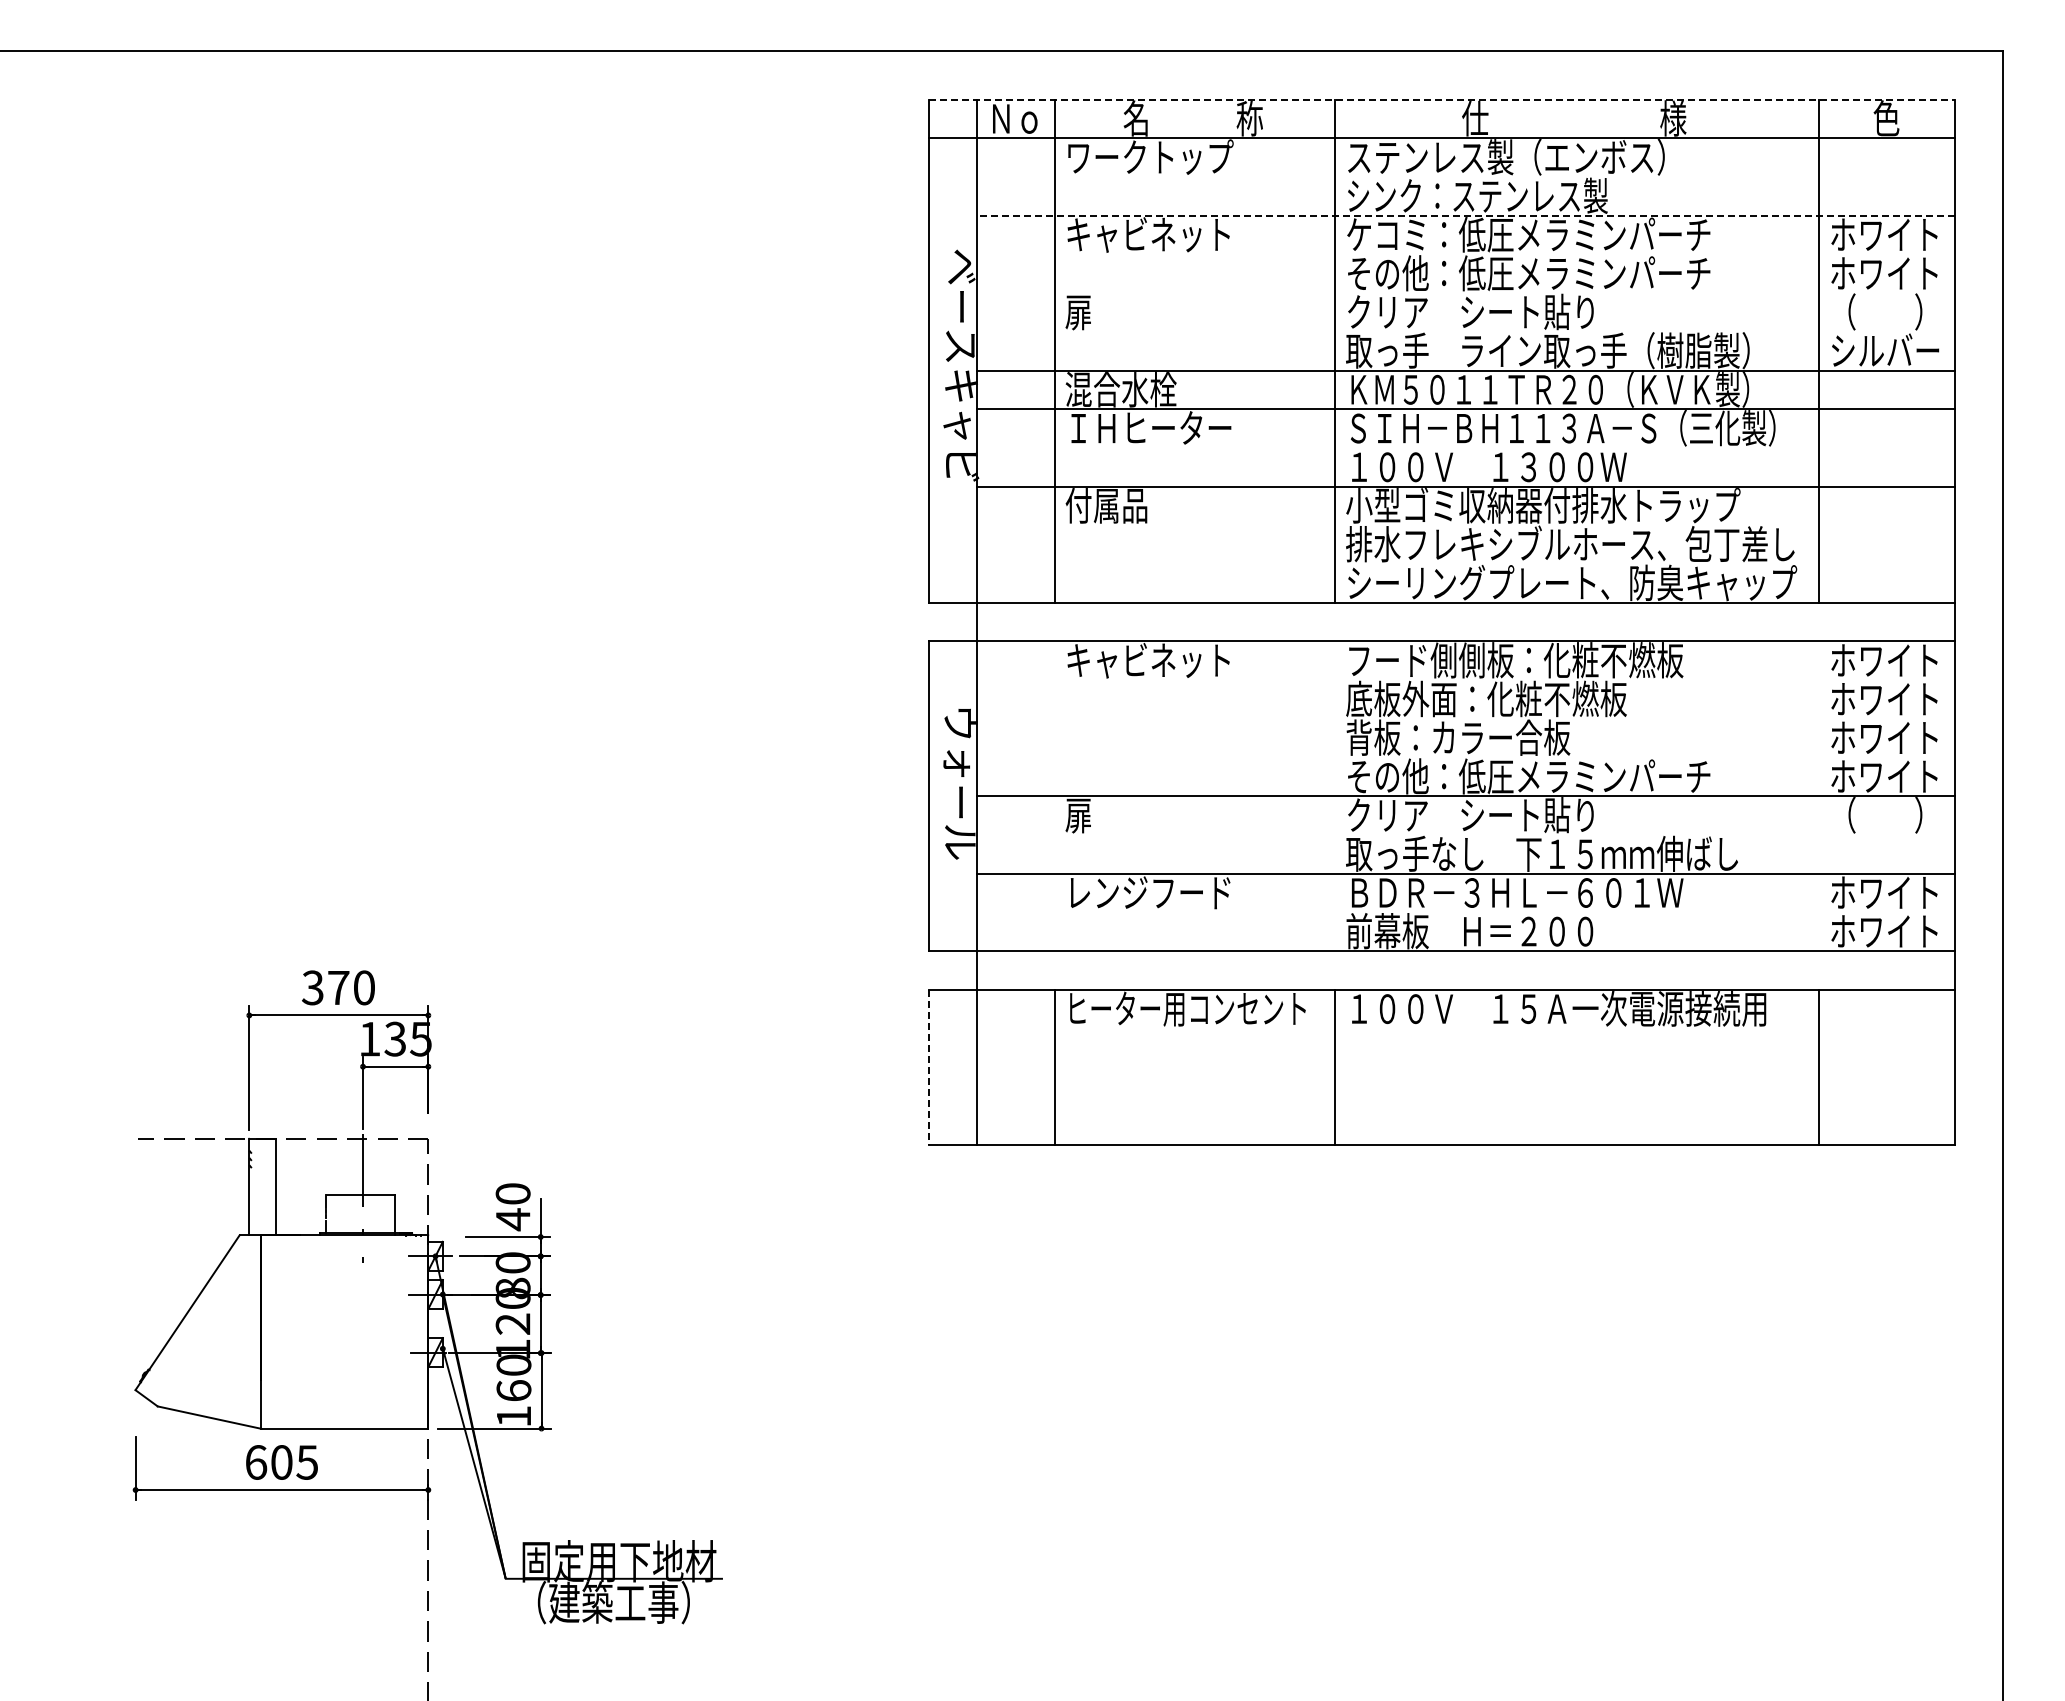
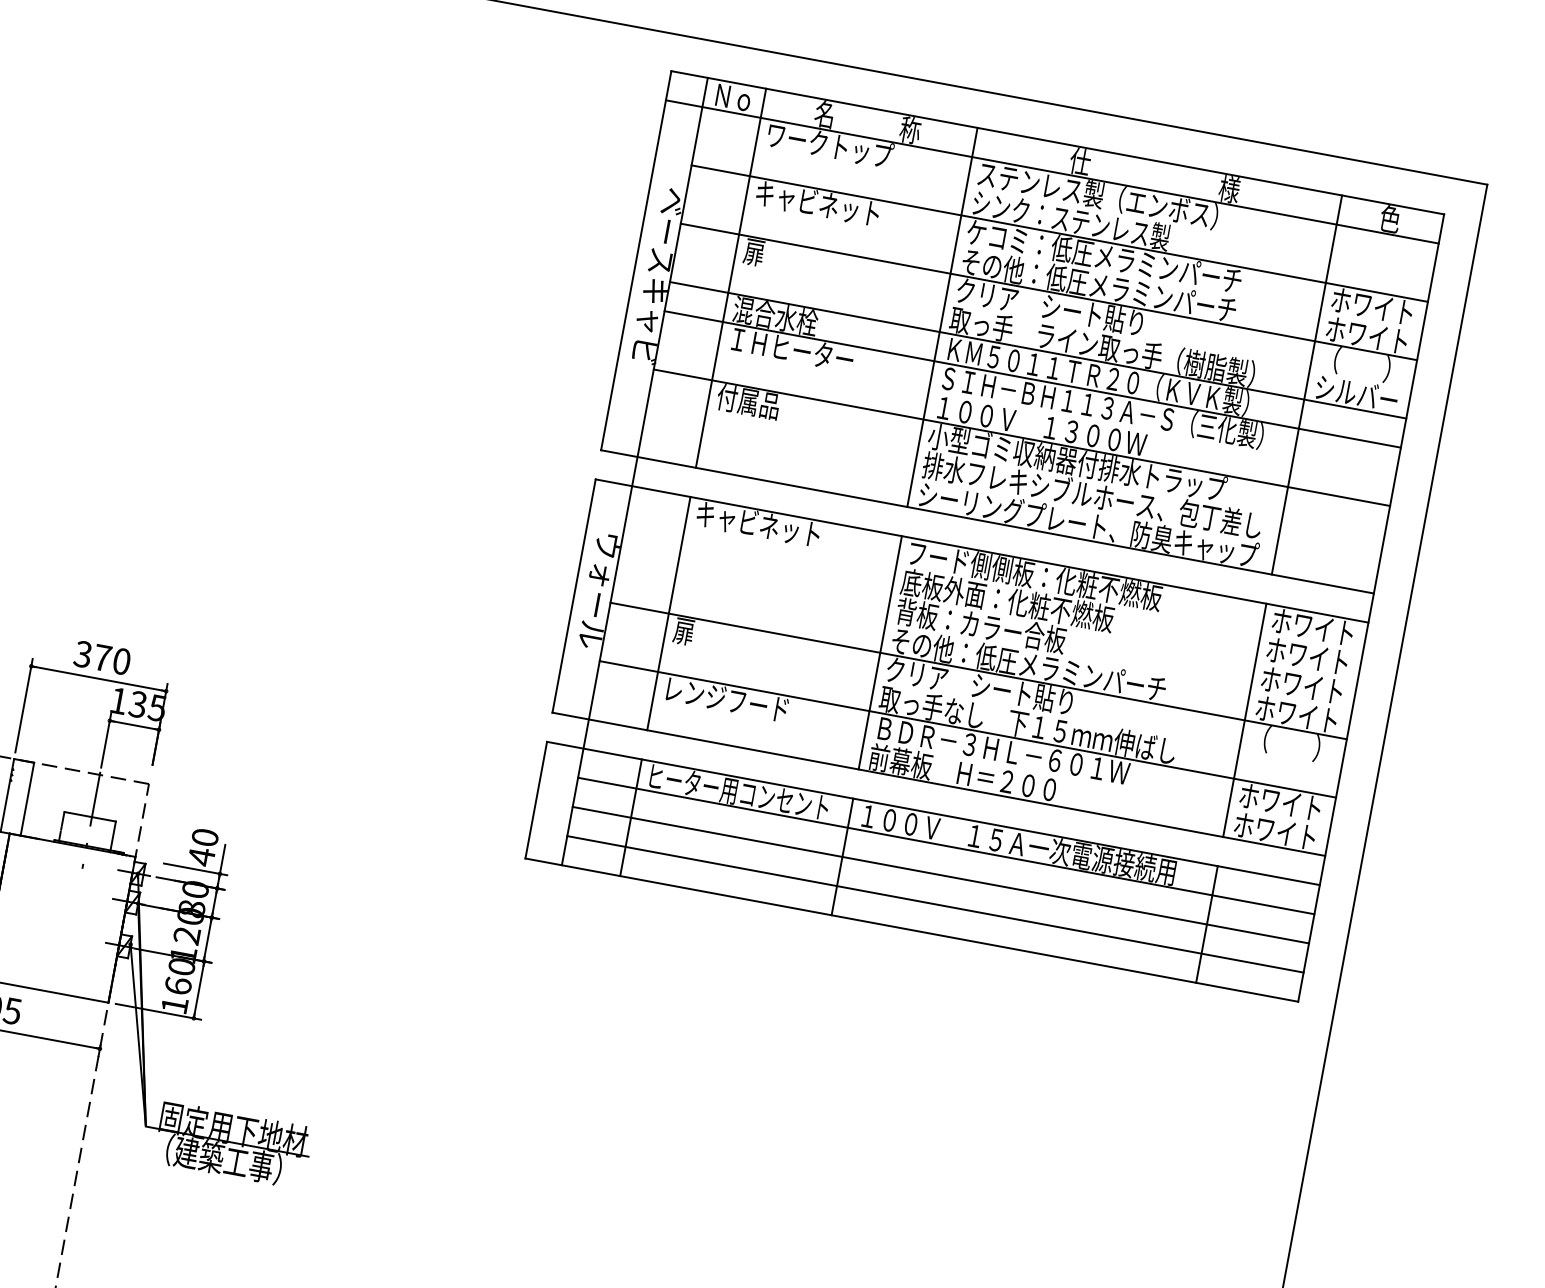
line: (1441, 99) -> (1057, 142), dashed -> solid
line: (1466, 215) -> (1060, 233), dashed -> solid
line: (1465, 293) -> (1048, 292), added
line: (1054, 796) -> (668, 613), added
line: (1335, 796) -> (880, 652), added
line: (1819, 796) -> (1244, 720), added
line: (1465, 1028) -> (945, 845), added
line: (929, 1067) -> (536, 800), dashed -> solid
line: (1465, 1067) -> (940, 875), added
line: (1465, 1105) -> (935, 903), added

